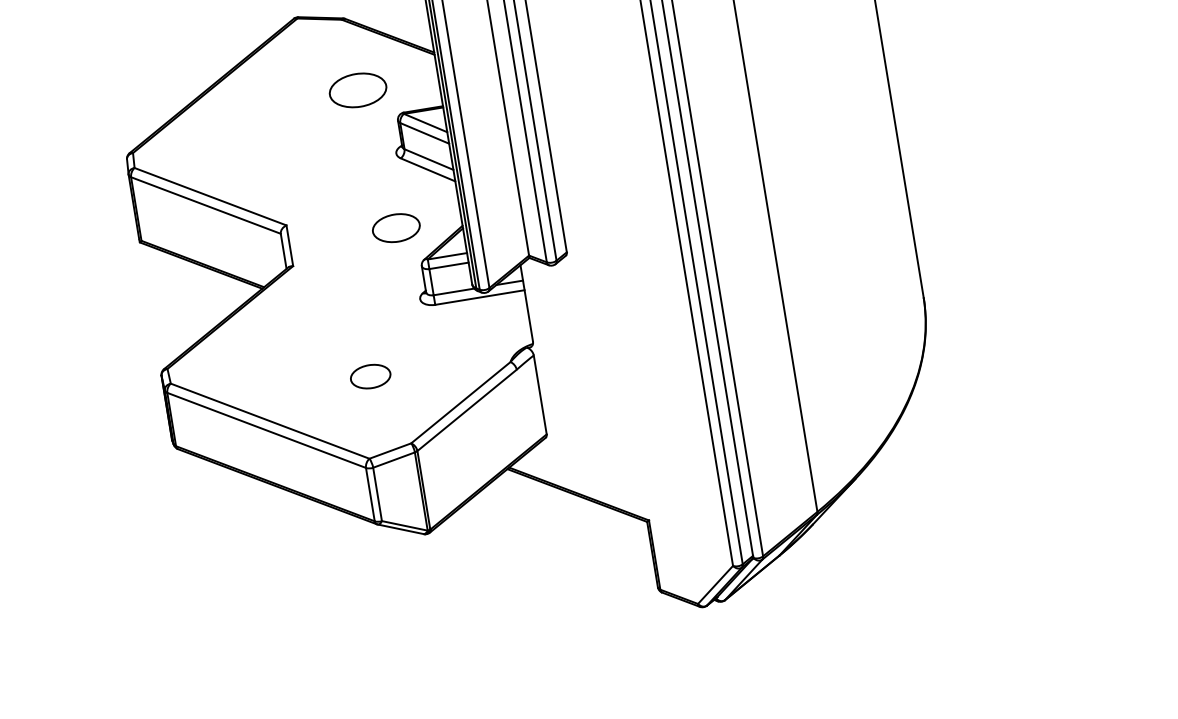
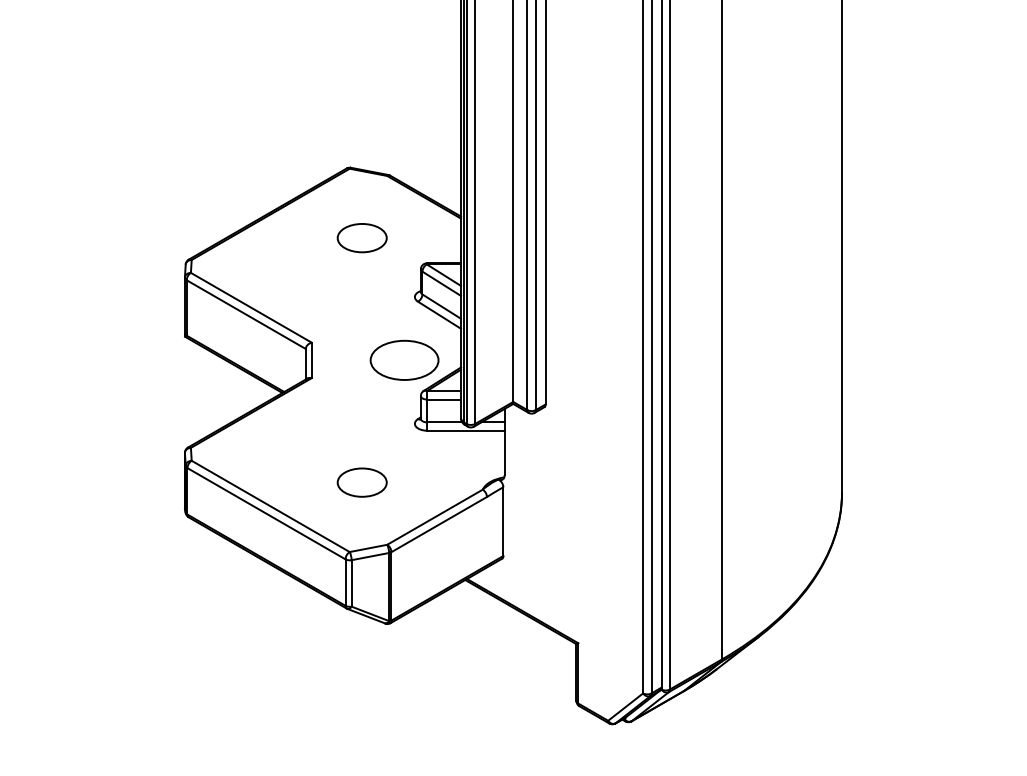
part: (357, 90) -> (361, 238), moved
part: (396, 227) -> (404, 359), size x1.67
part: (369, 376) -> (361, 482), size x1.43

